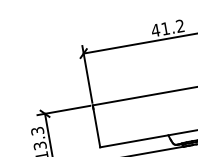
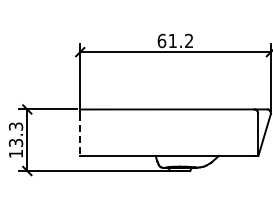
text: (155, 30) -> (161, 40), 41.2 -> 61.2
line: (97, 128) -> (80, 135), solid -> dashed

